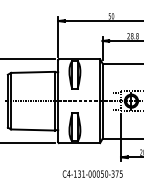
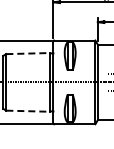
line: (33, 72) -> (28, 53), solid -> dashed
line: (33, 130) -> (28, 111), solid -> dashed

